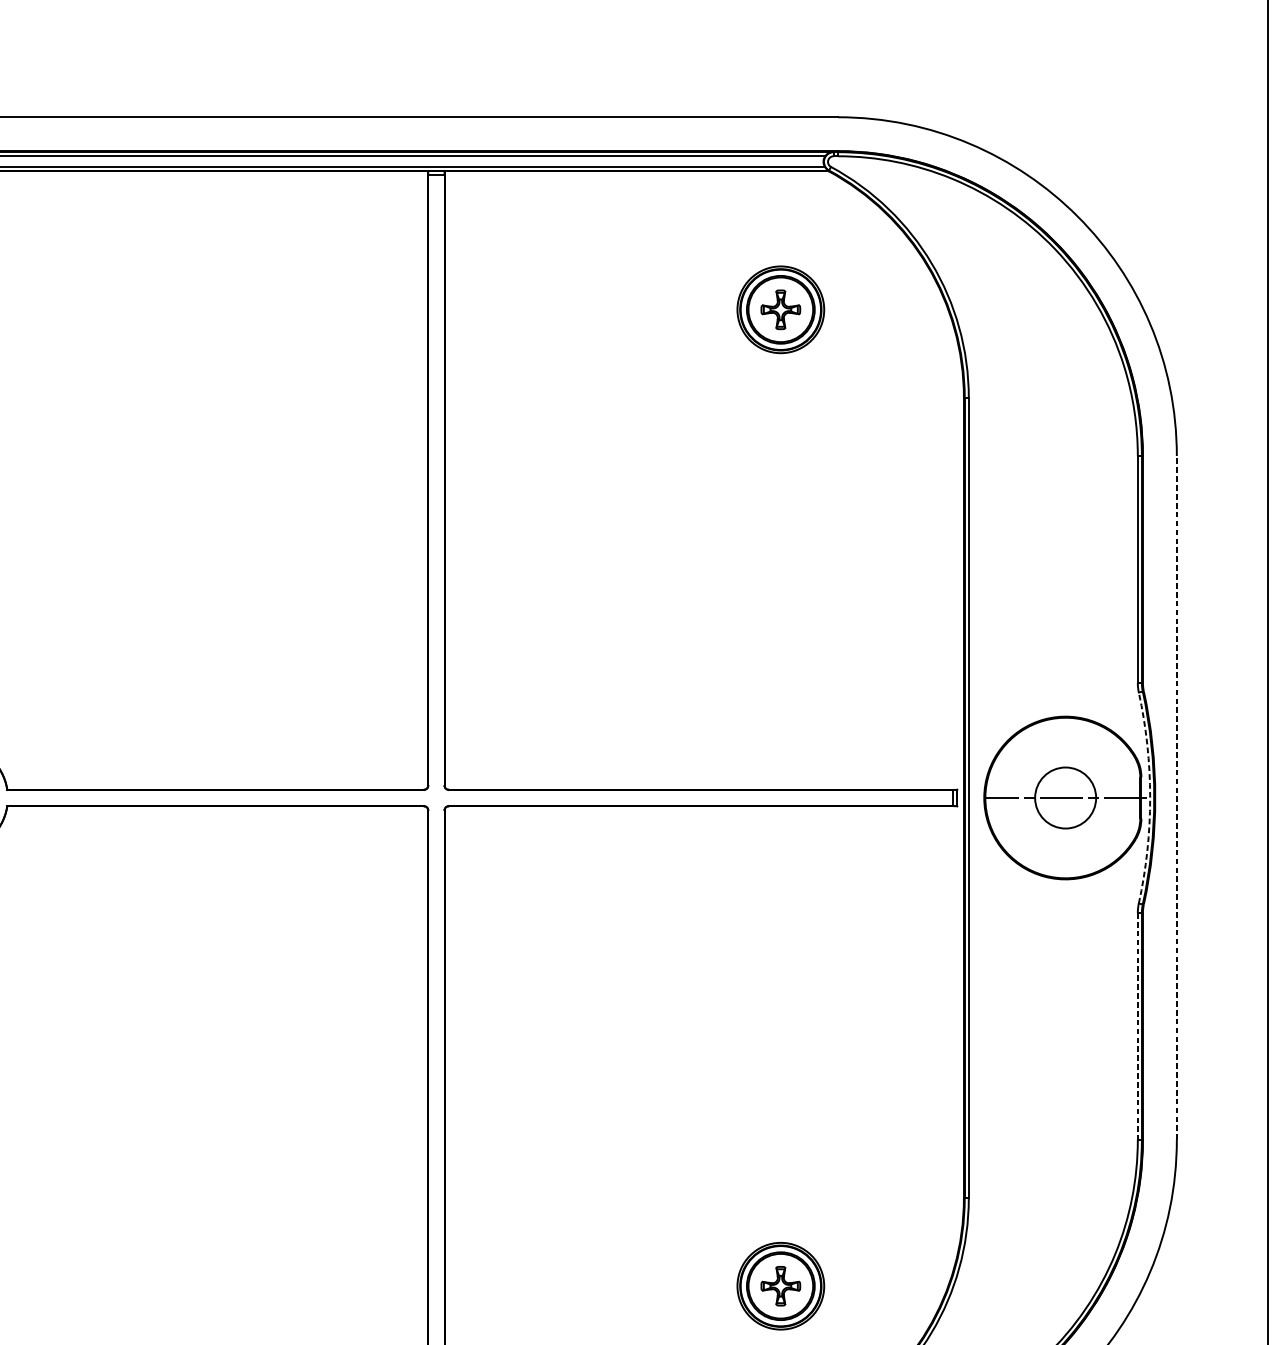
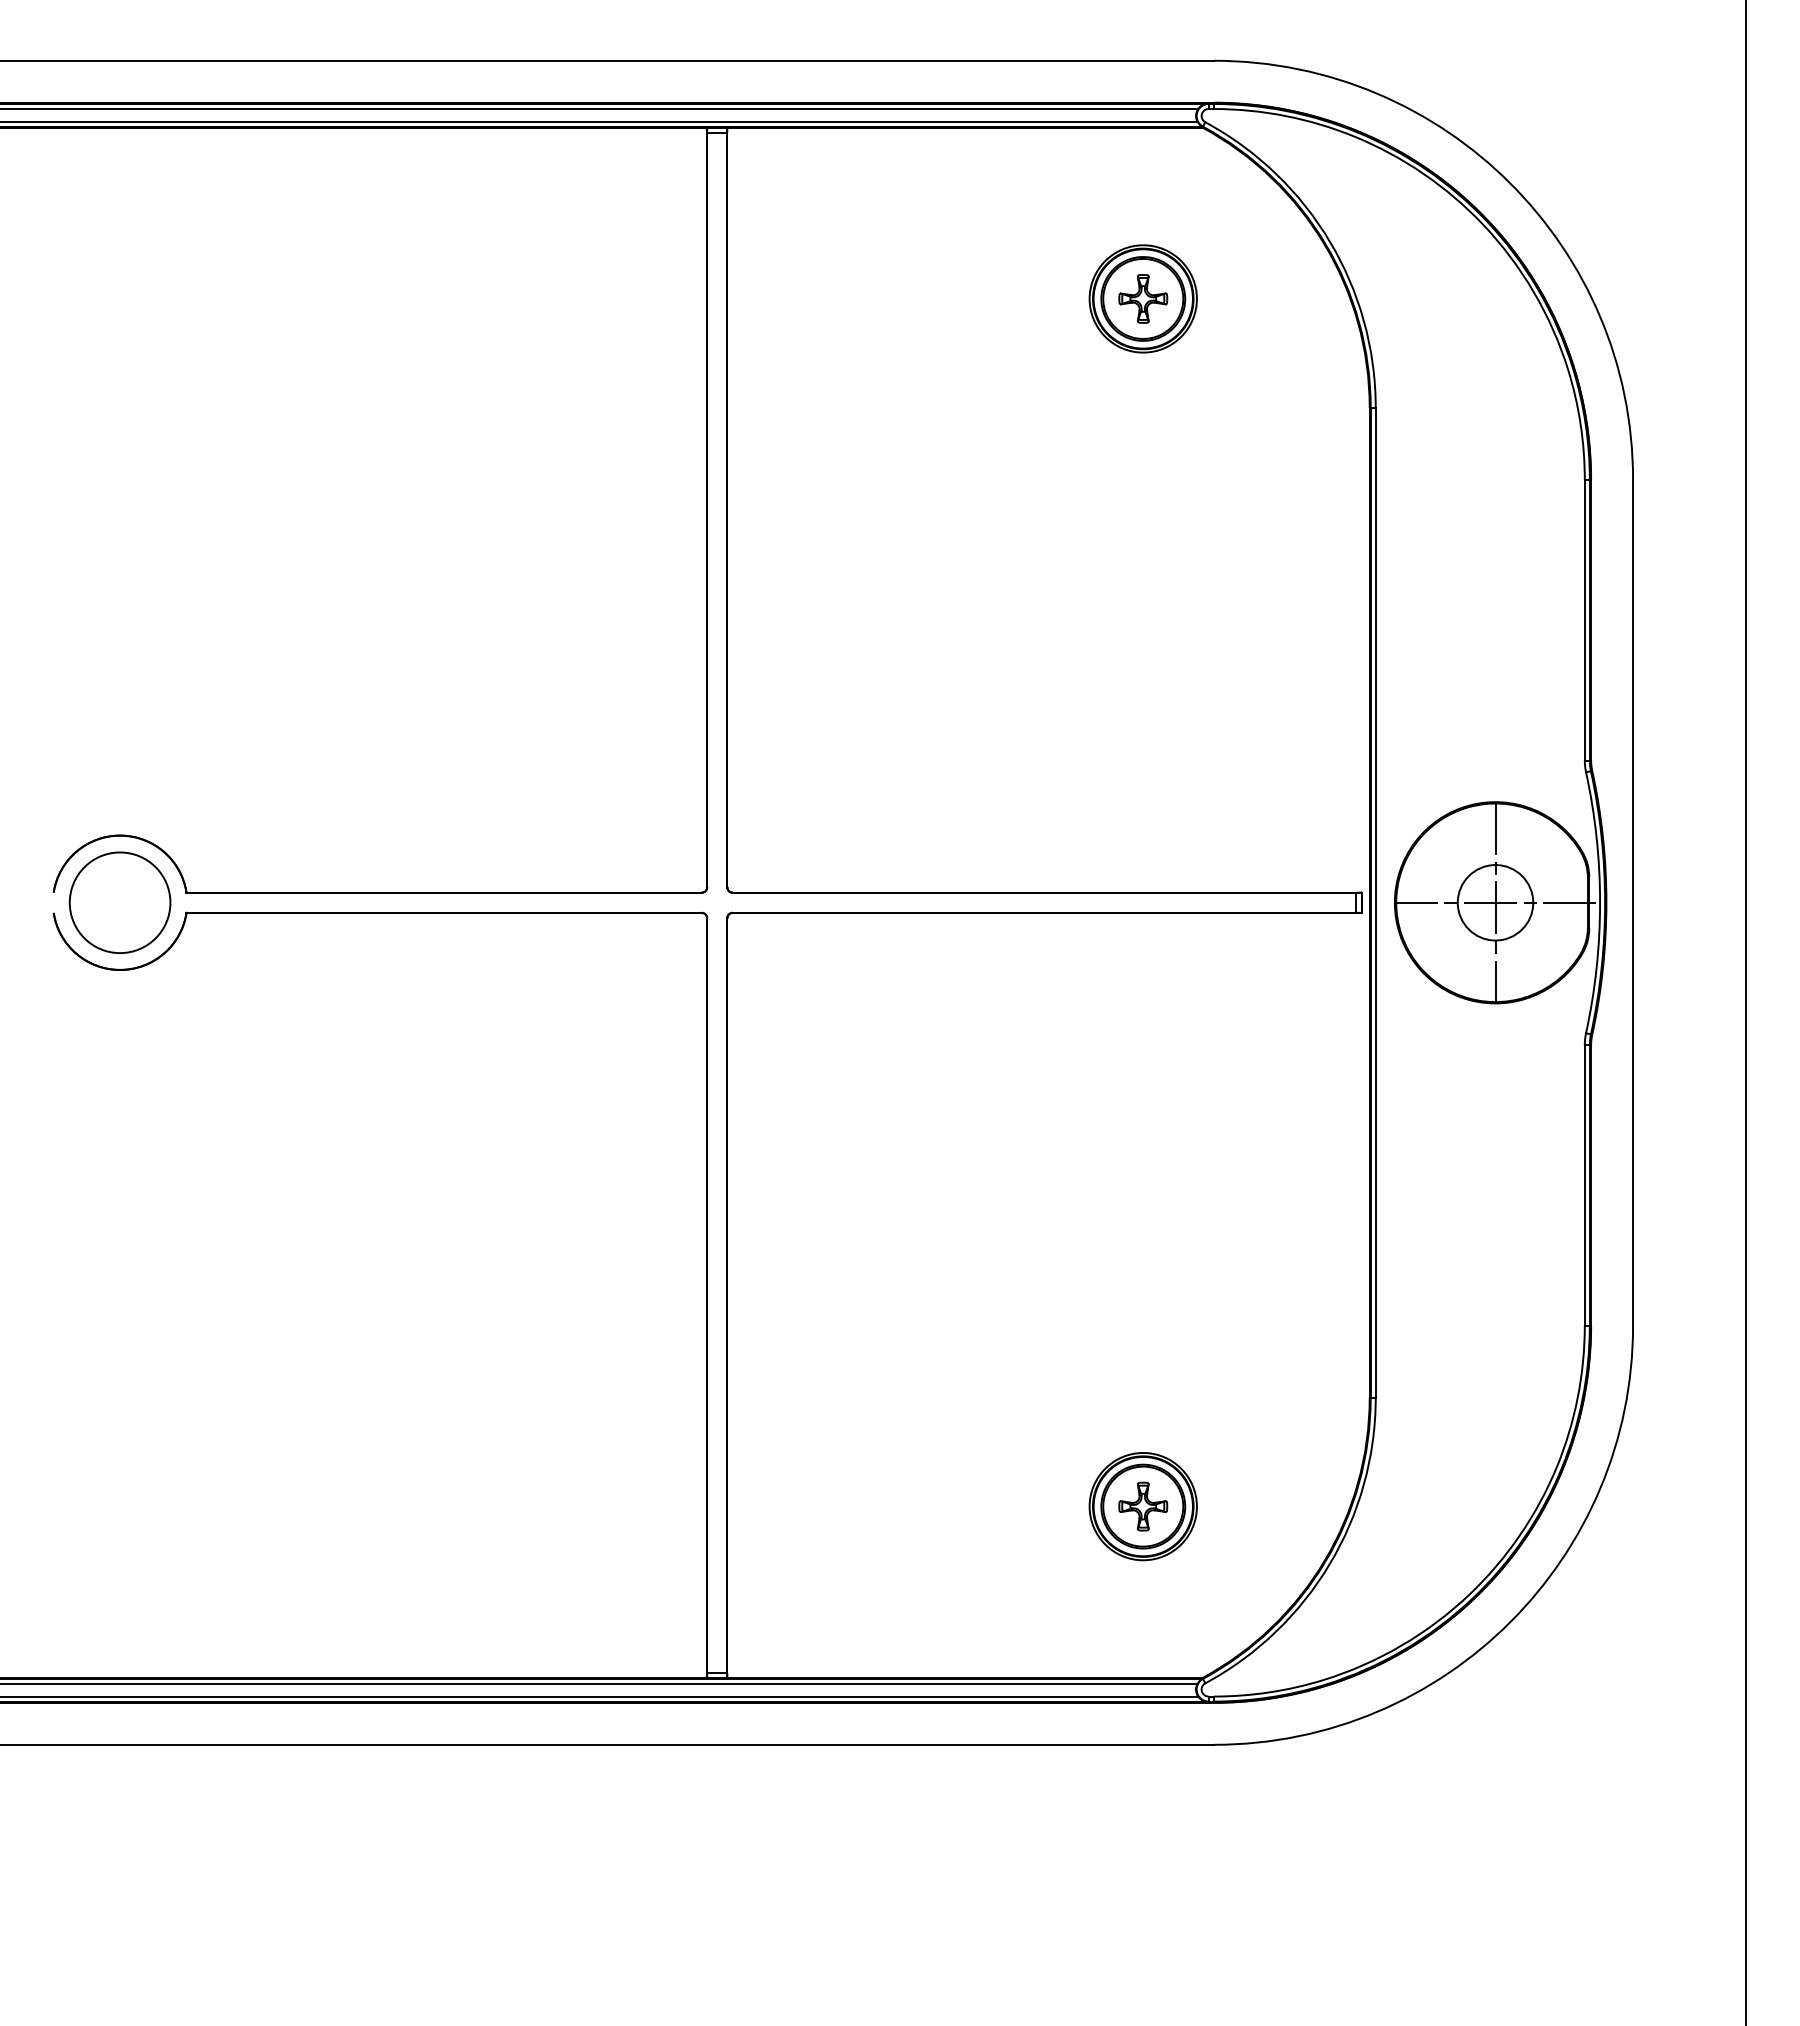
line: (1065, 797) -> (1495, 902), added
arc: (1150, 797) -> (1600, 902), dashed -> solid
line: (1177, 797) -> (1633, 902), dashed -> solid
line: (1137, 1026) -> (1584, 1185), dashed -> solid

